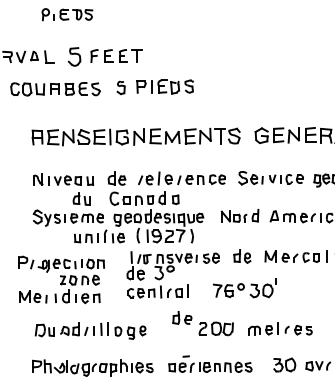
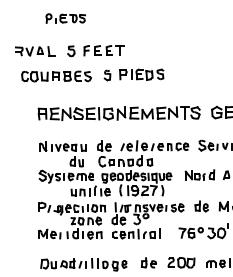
part: (74, 56) -> (71, 51), size x0.71
part: (61, 279) -> (72, 220), moved
part: (182, 317) -> (149, 262), moved

